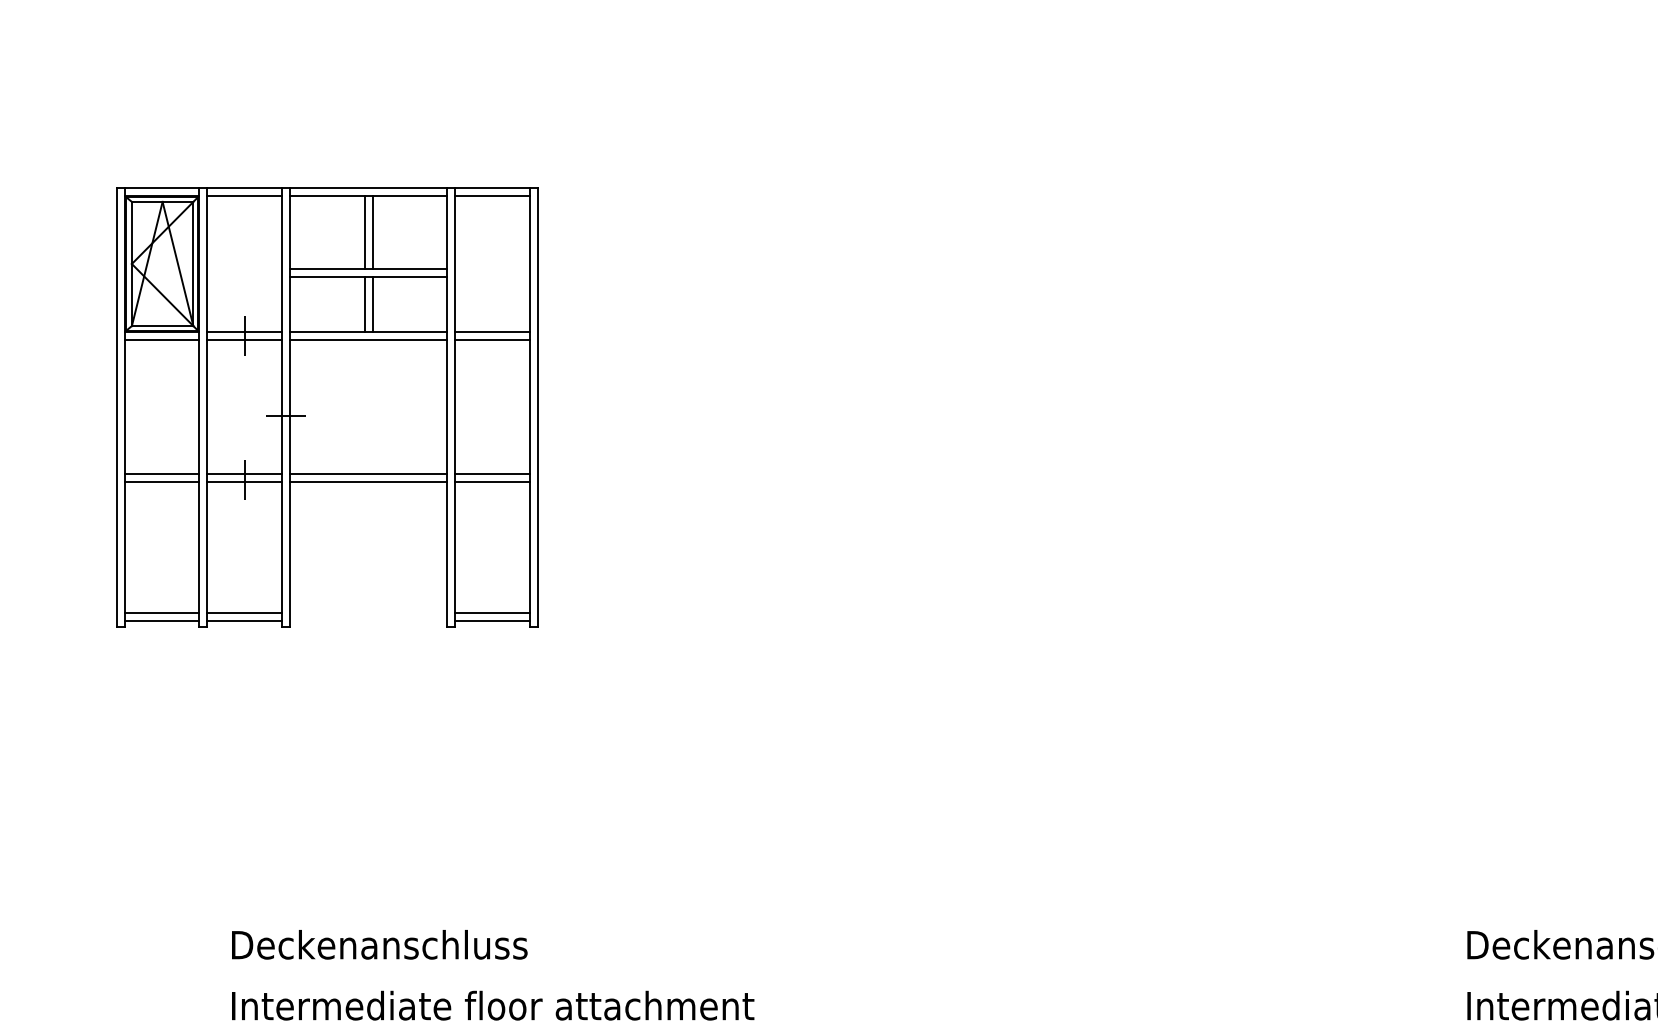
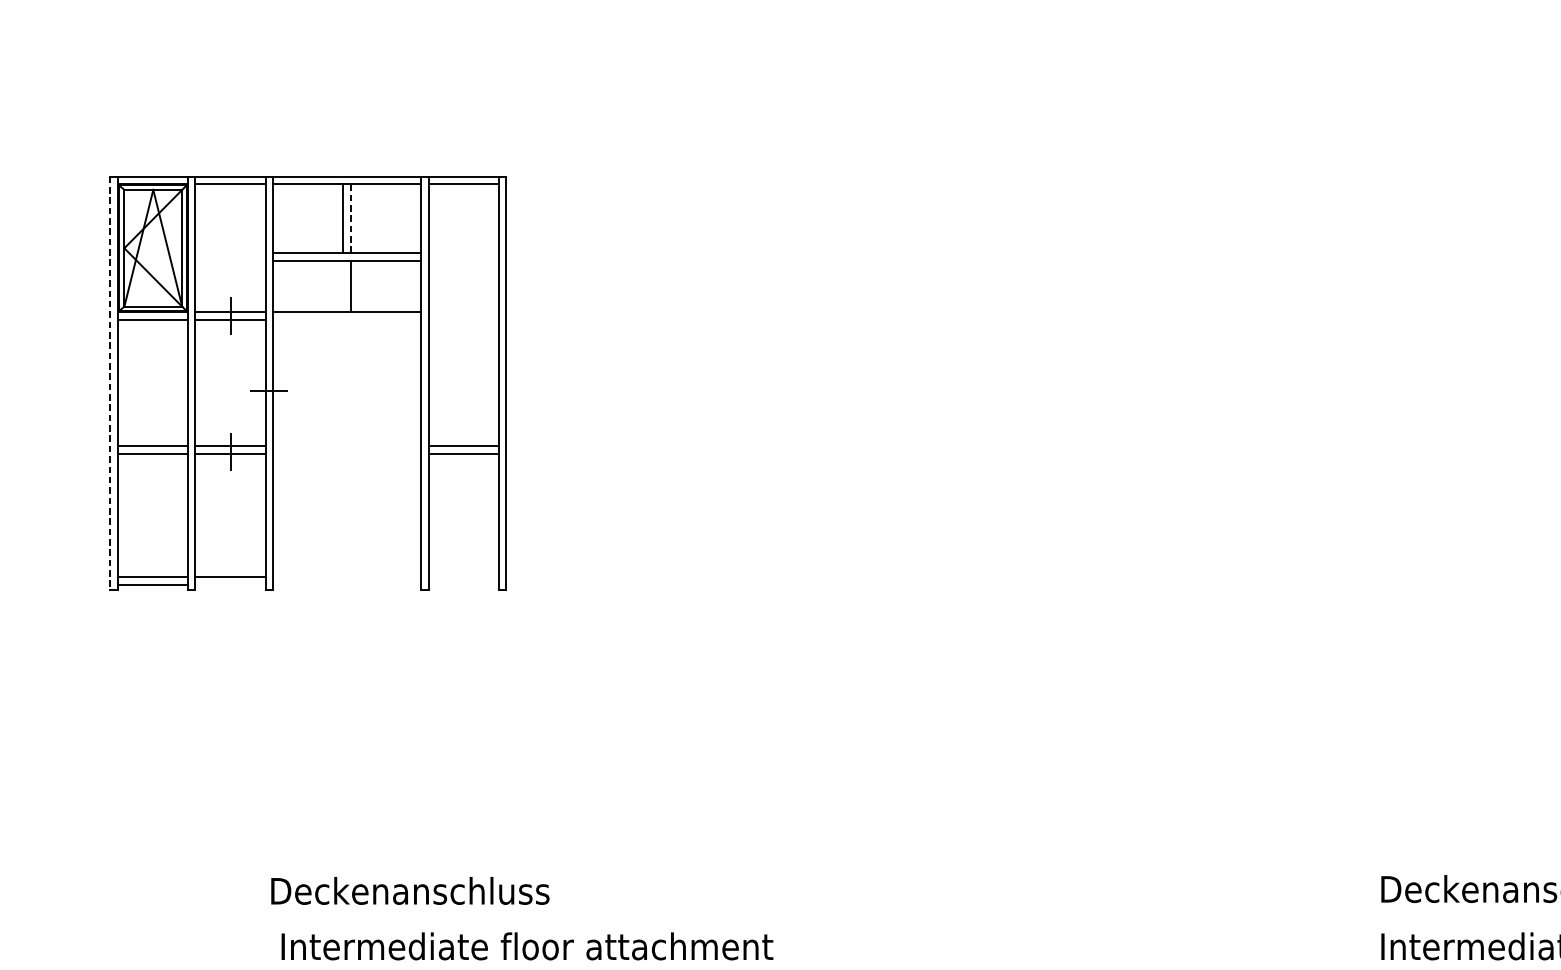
line: (372, 232) -> (350, 218), solid -> dashed
line: (364, 304) -> (343, 286), removed
line: (492, 332) -> (463, 312), removed
line: (368, 340) -> (347, 320), removed
line: (492, 340) -> (463, 320), removed
line: (116, 407) -> (109, 383), solid -> dashed
line: (368, 474) -> (347, 446), removed
line: (368, 482) -> (347, 453), removed
line: (492, 613) -> (463, 577), removed
line: (244, 621) -> (230, 584), removed
line: (492, 621) -> (463, 584), removed
text: (379, 944) -> (410, 890), moved
text: (493, 1005) -> (527, 946), moved

